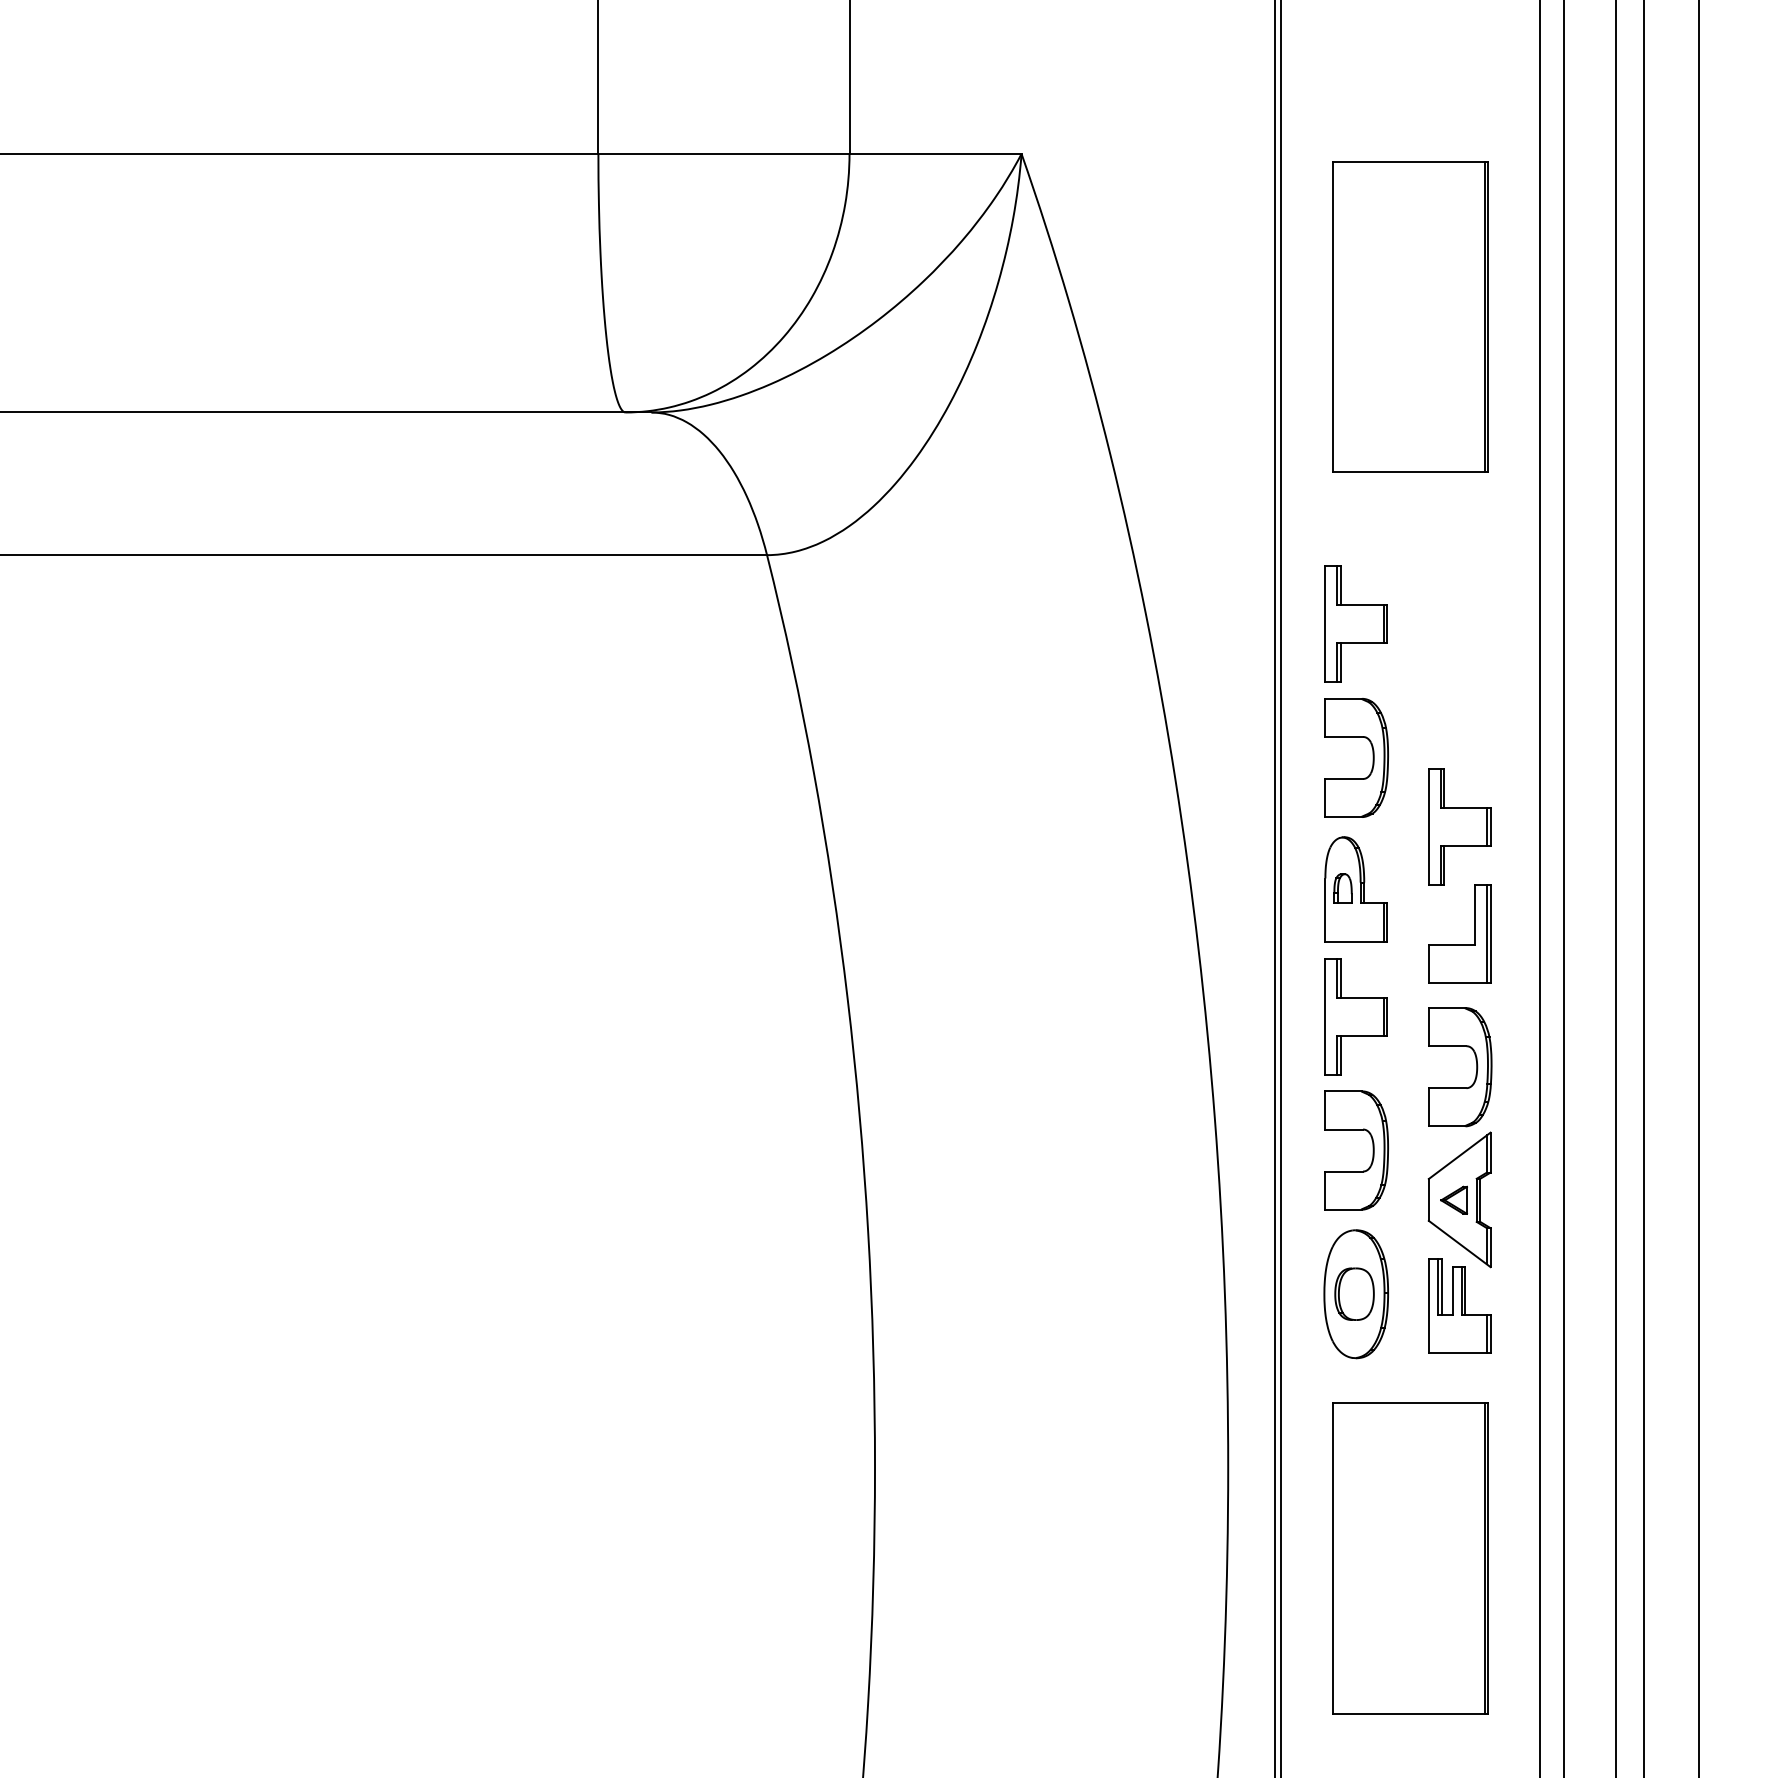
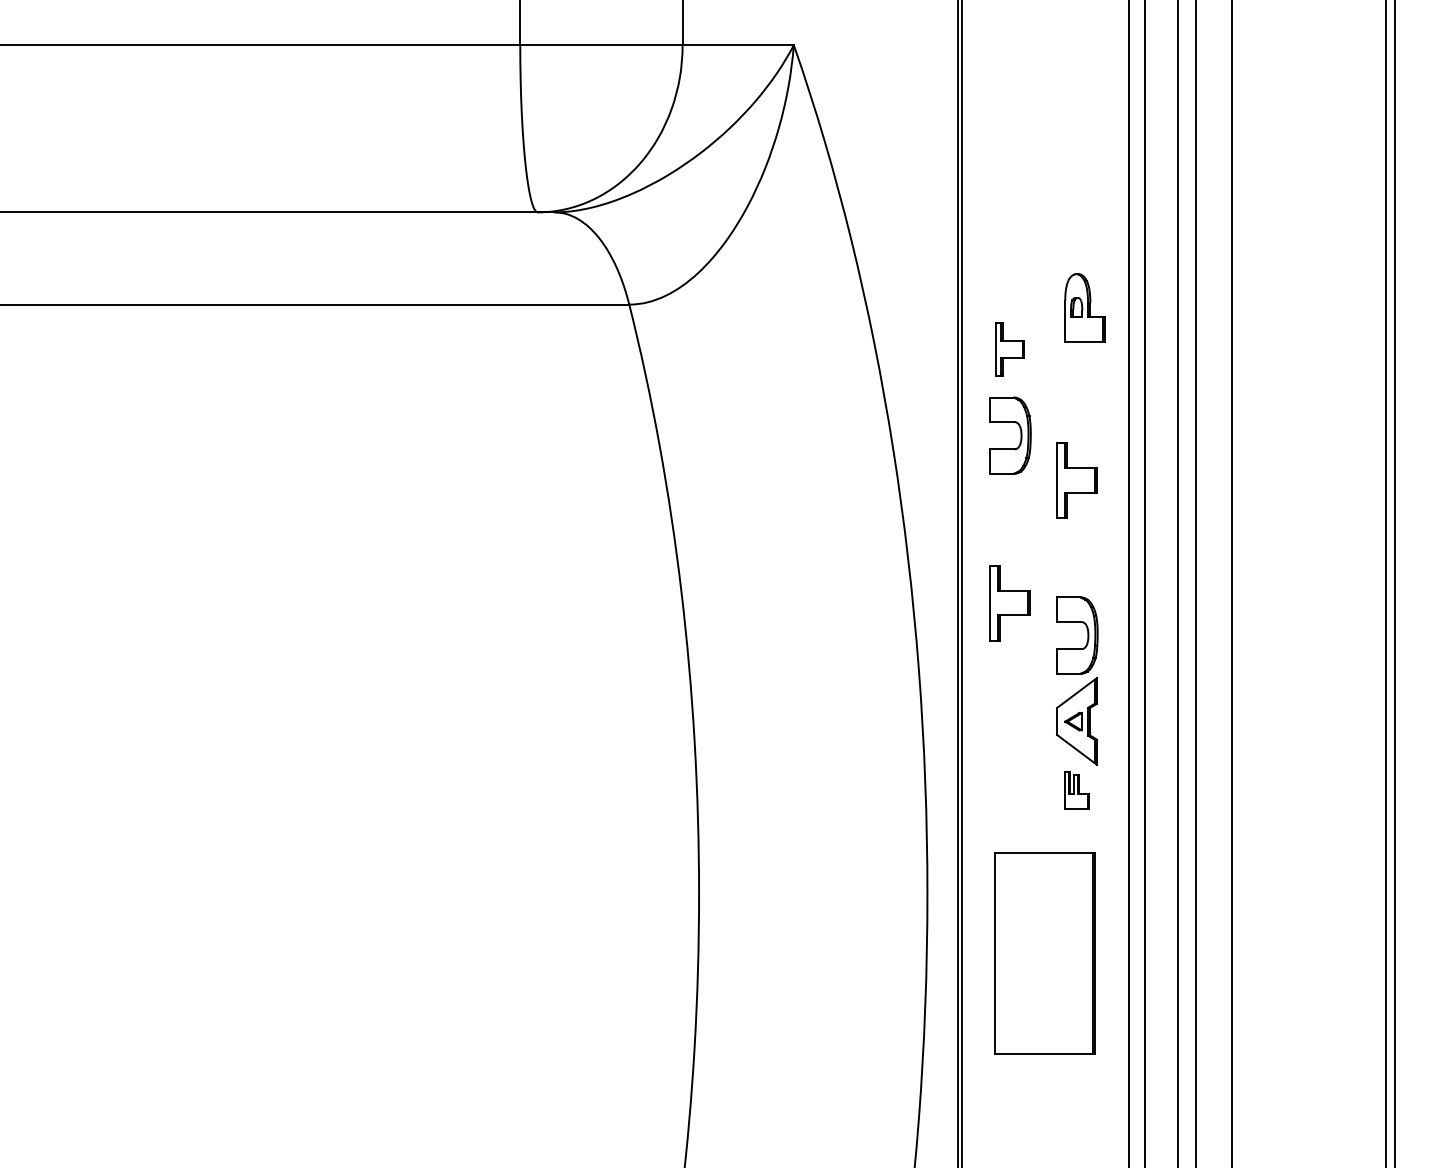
part: (1410, 316) -> (1045, 150), removed
part: (1355, 624) -> (1009, 349), size x0.7
part: (1355, 889) -> (1084, 307), moved
part: (1458, 944) -> (1076, 556), removed
part: (1372, 1150) -> (1020, 689), removed
part: (1355, 1294) -> (1009, 782), removed
part: (1458, 1306) -> (1076, 790), size x0.6

